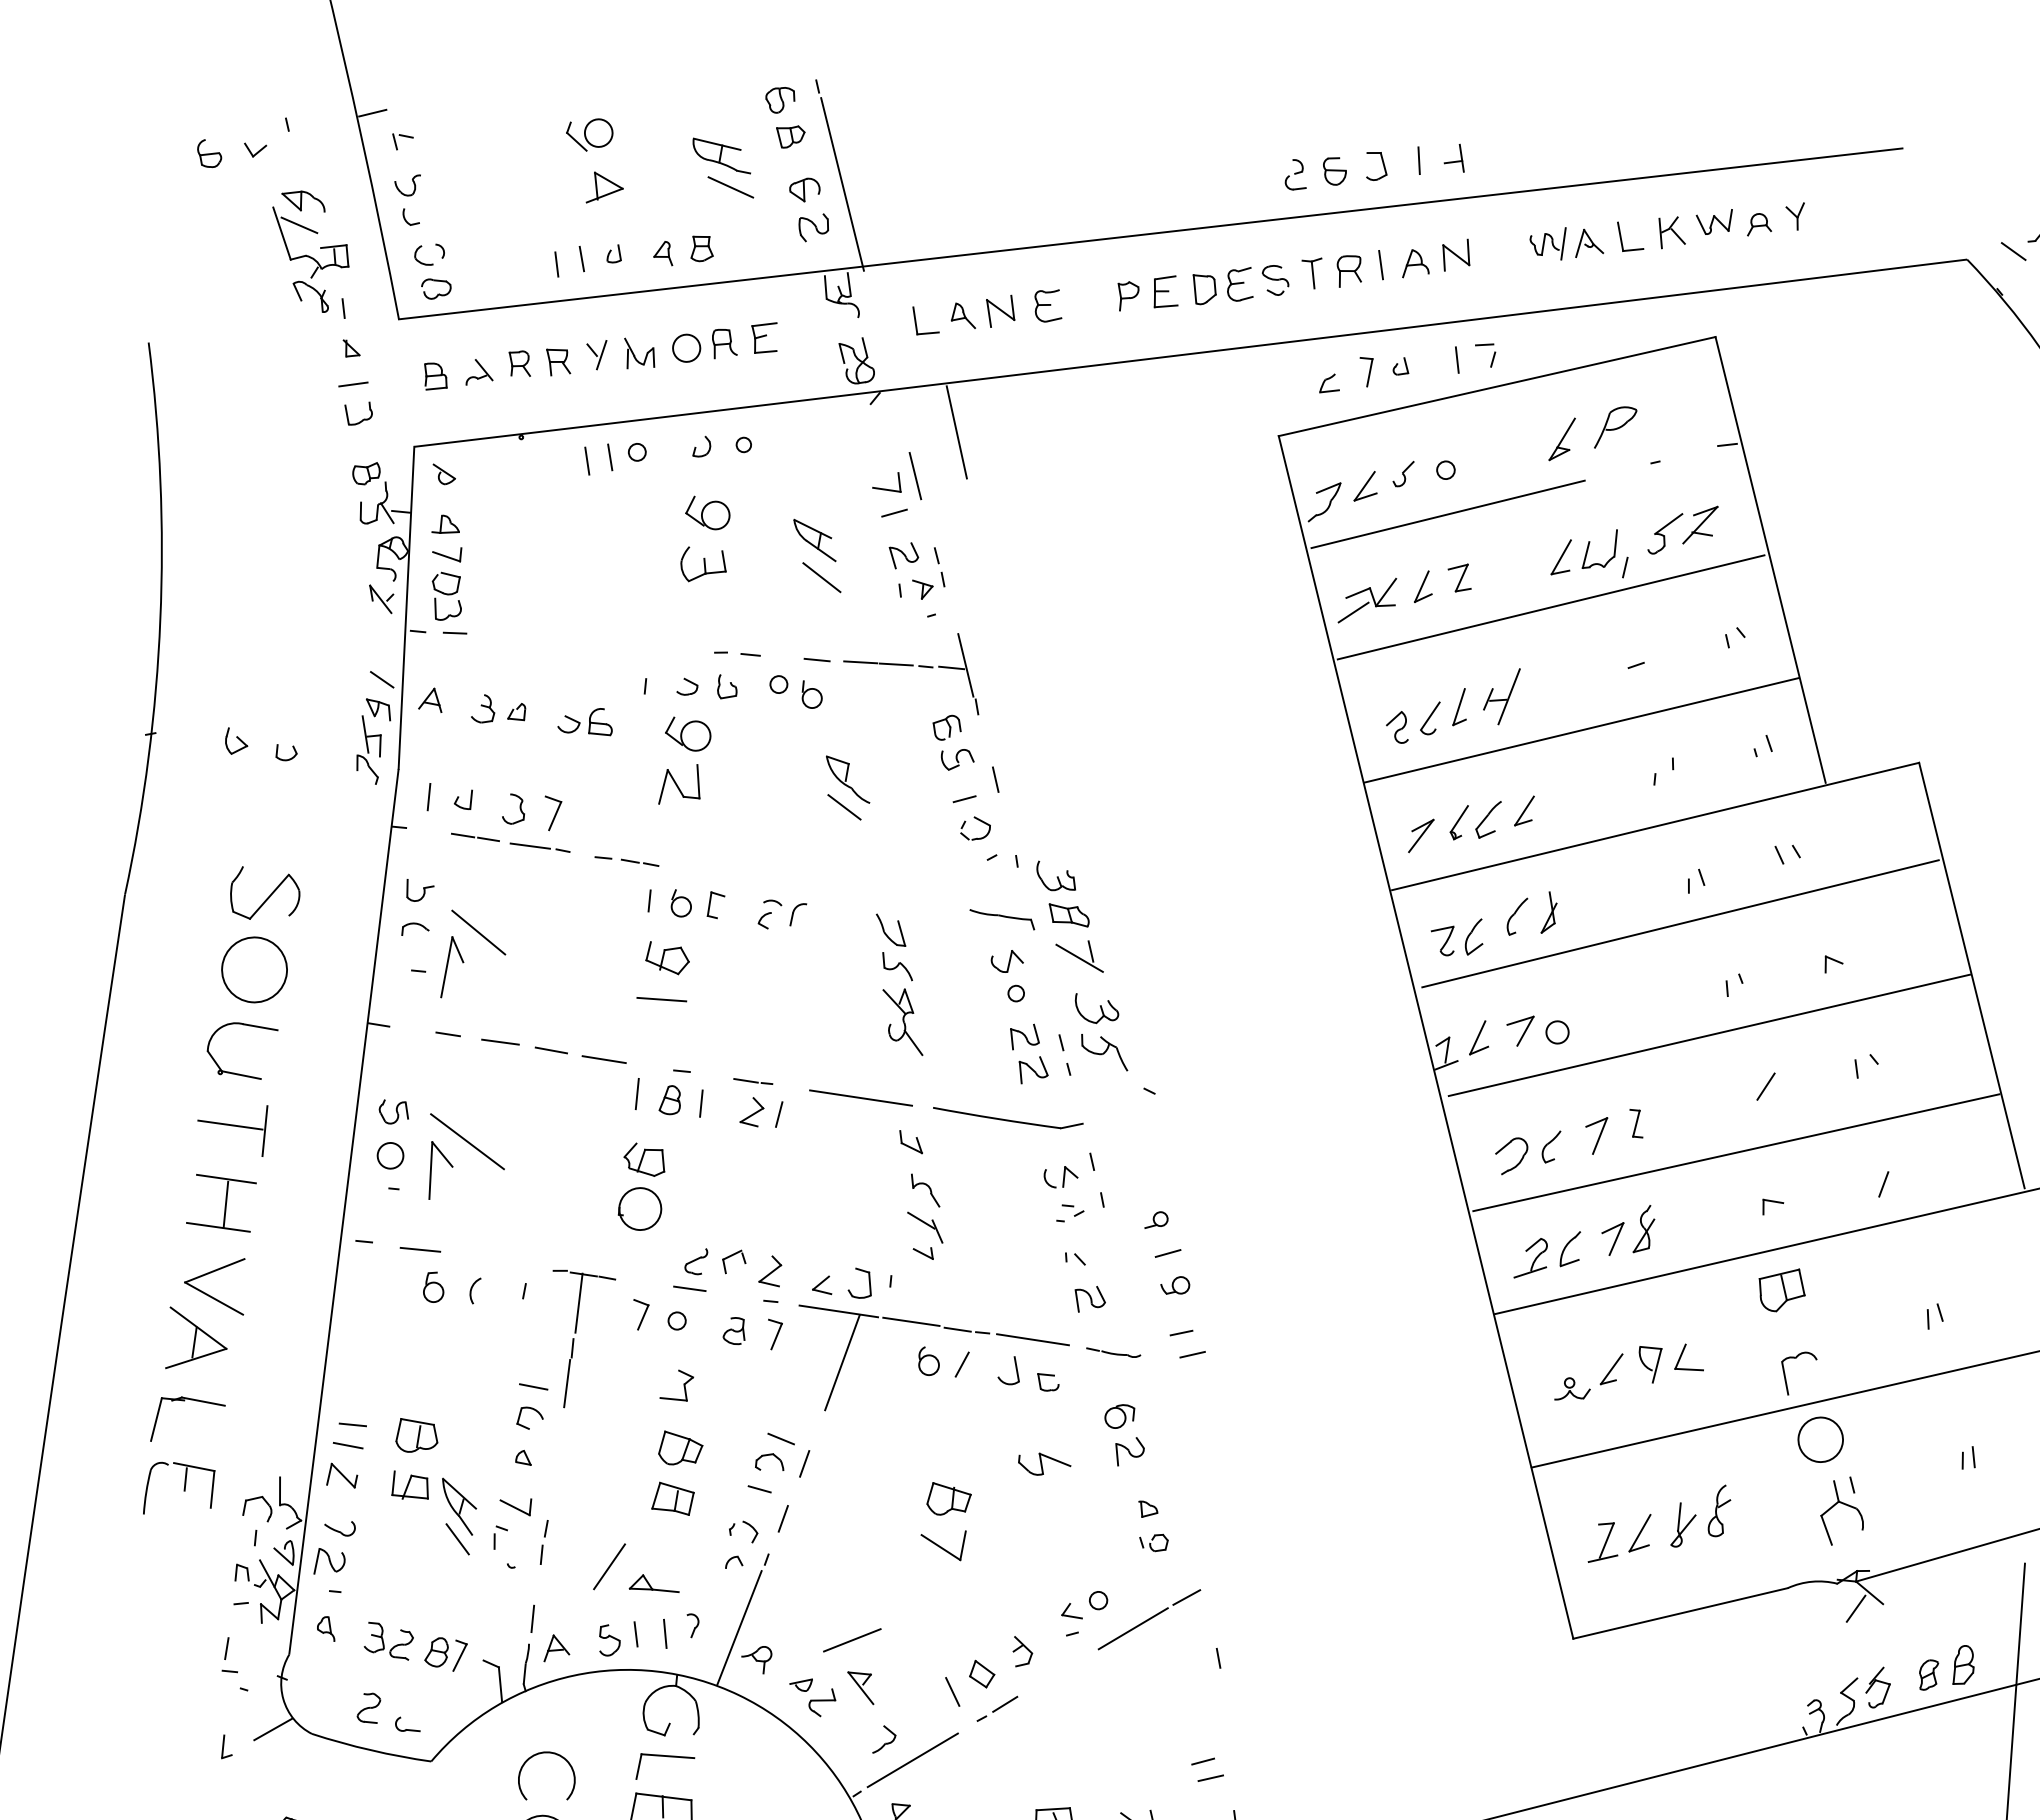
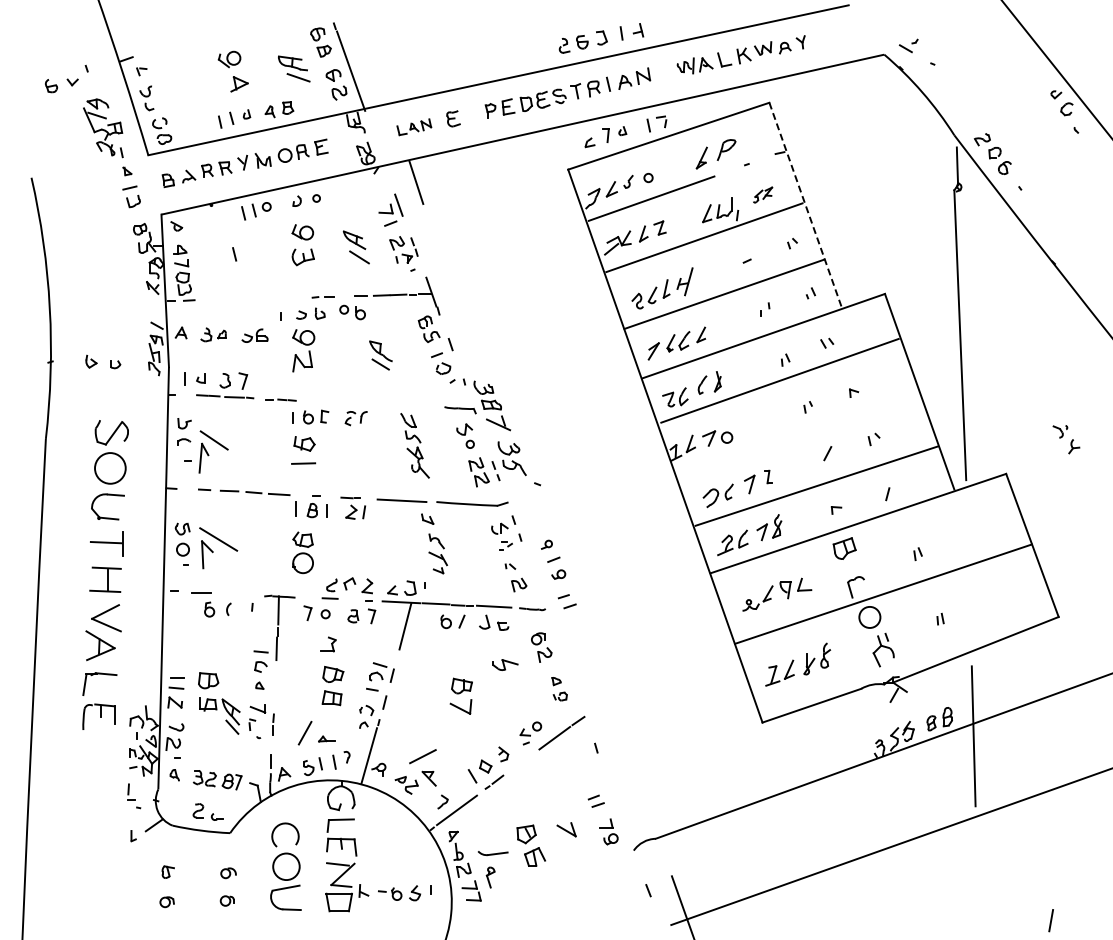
part: (964, 315) -> (414, 127), size x0.7
part: (1682, 528) -> (762, 194), size x0.6
line: (559, 545) -> (234, 254), added
line: (1770, 560) -> (805, 205), solid -> dashed
line: (1708, 1034) -> (798, 431), removed
part: (653, 1582) -> (326, 738), size x0.7

